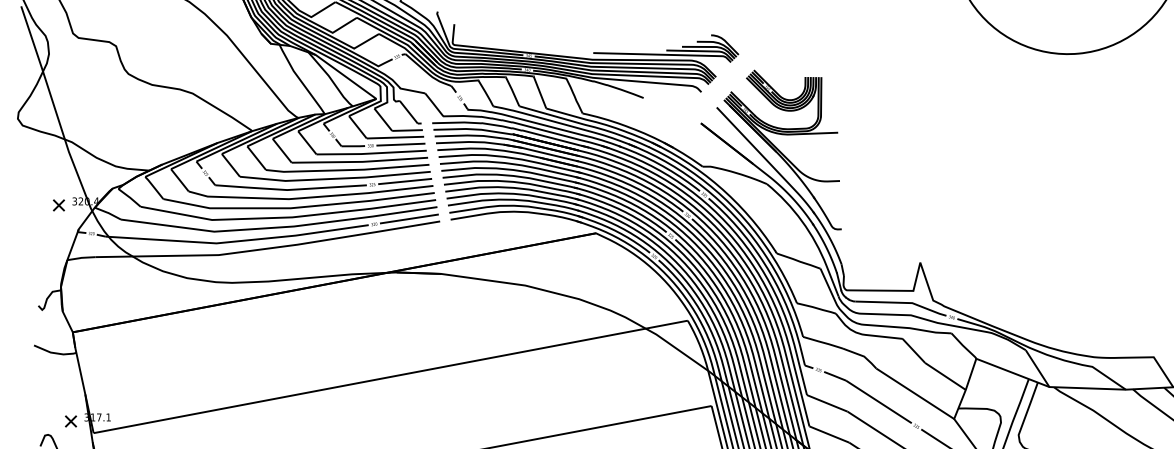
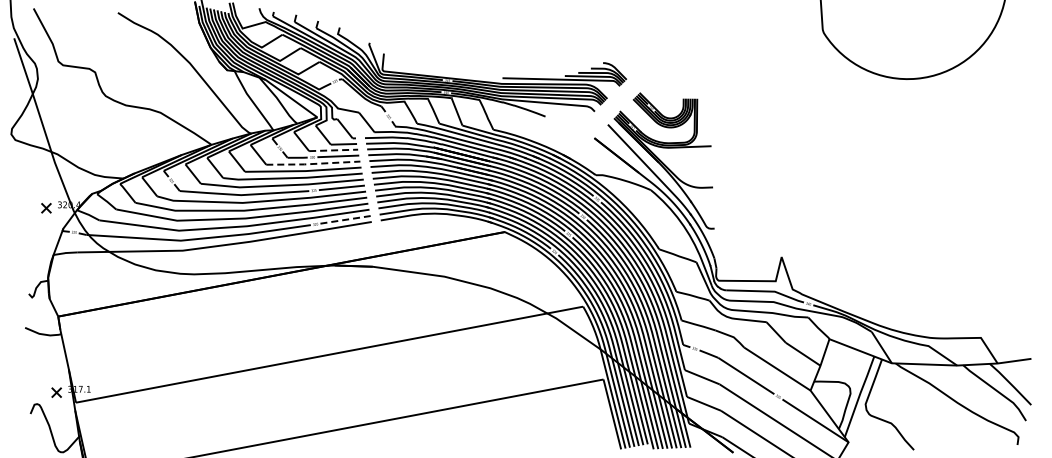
line: (395, 137) -> (333, 150), solid -> dashed
line: (370, 154) -> (312, 164), solid -> dashed
line: (410, 218) -> (346, 219), solid -> dashed

